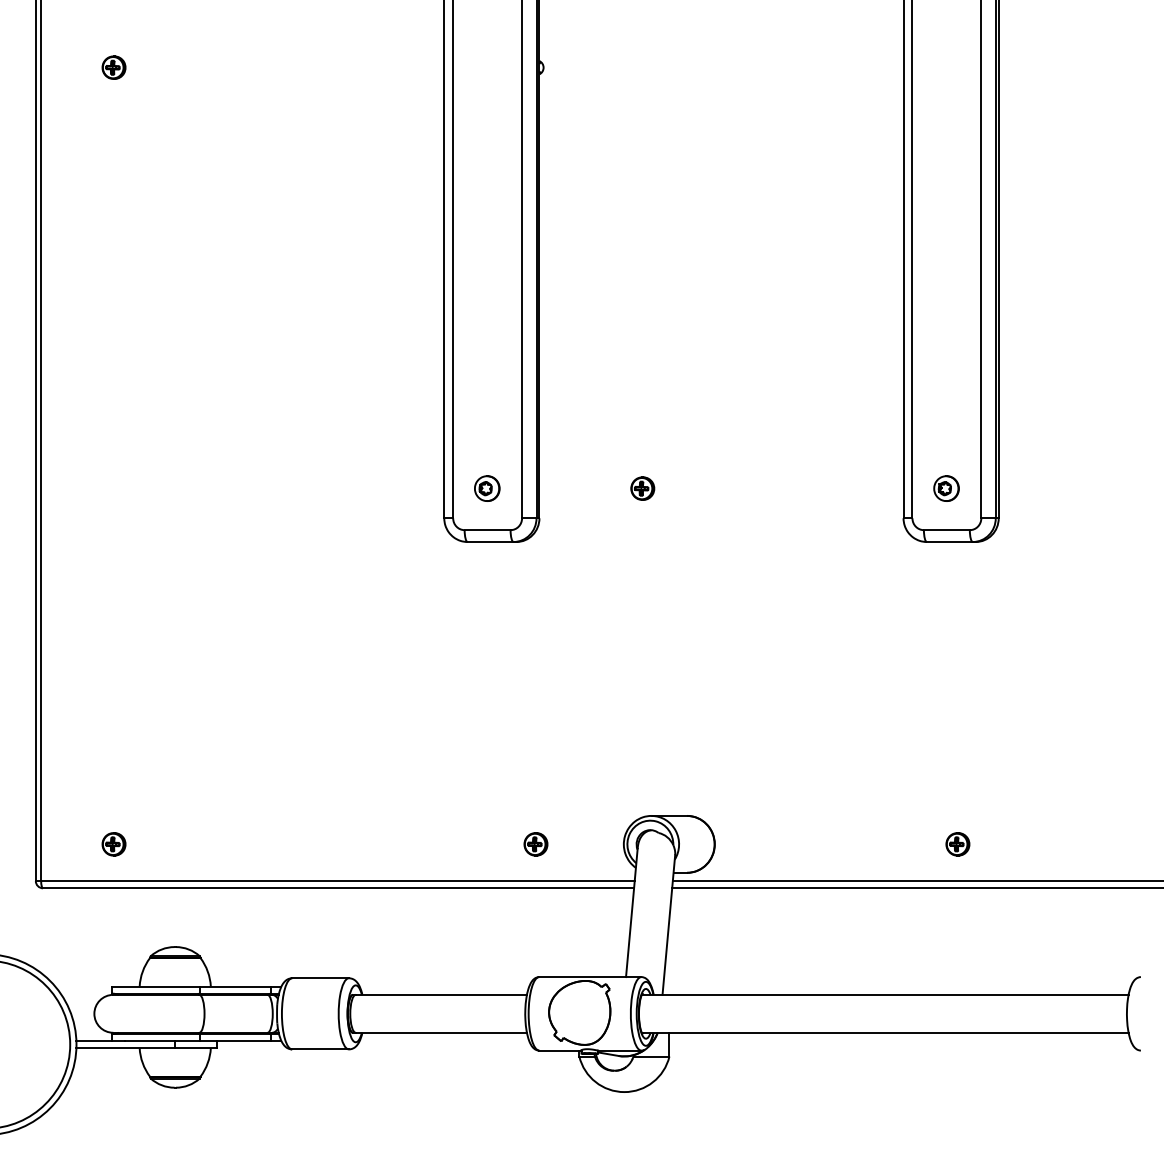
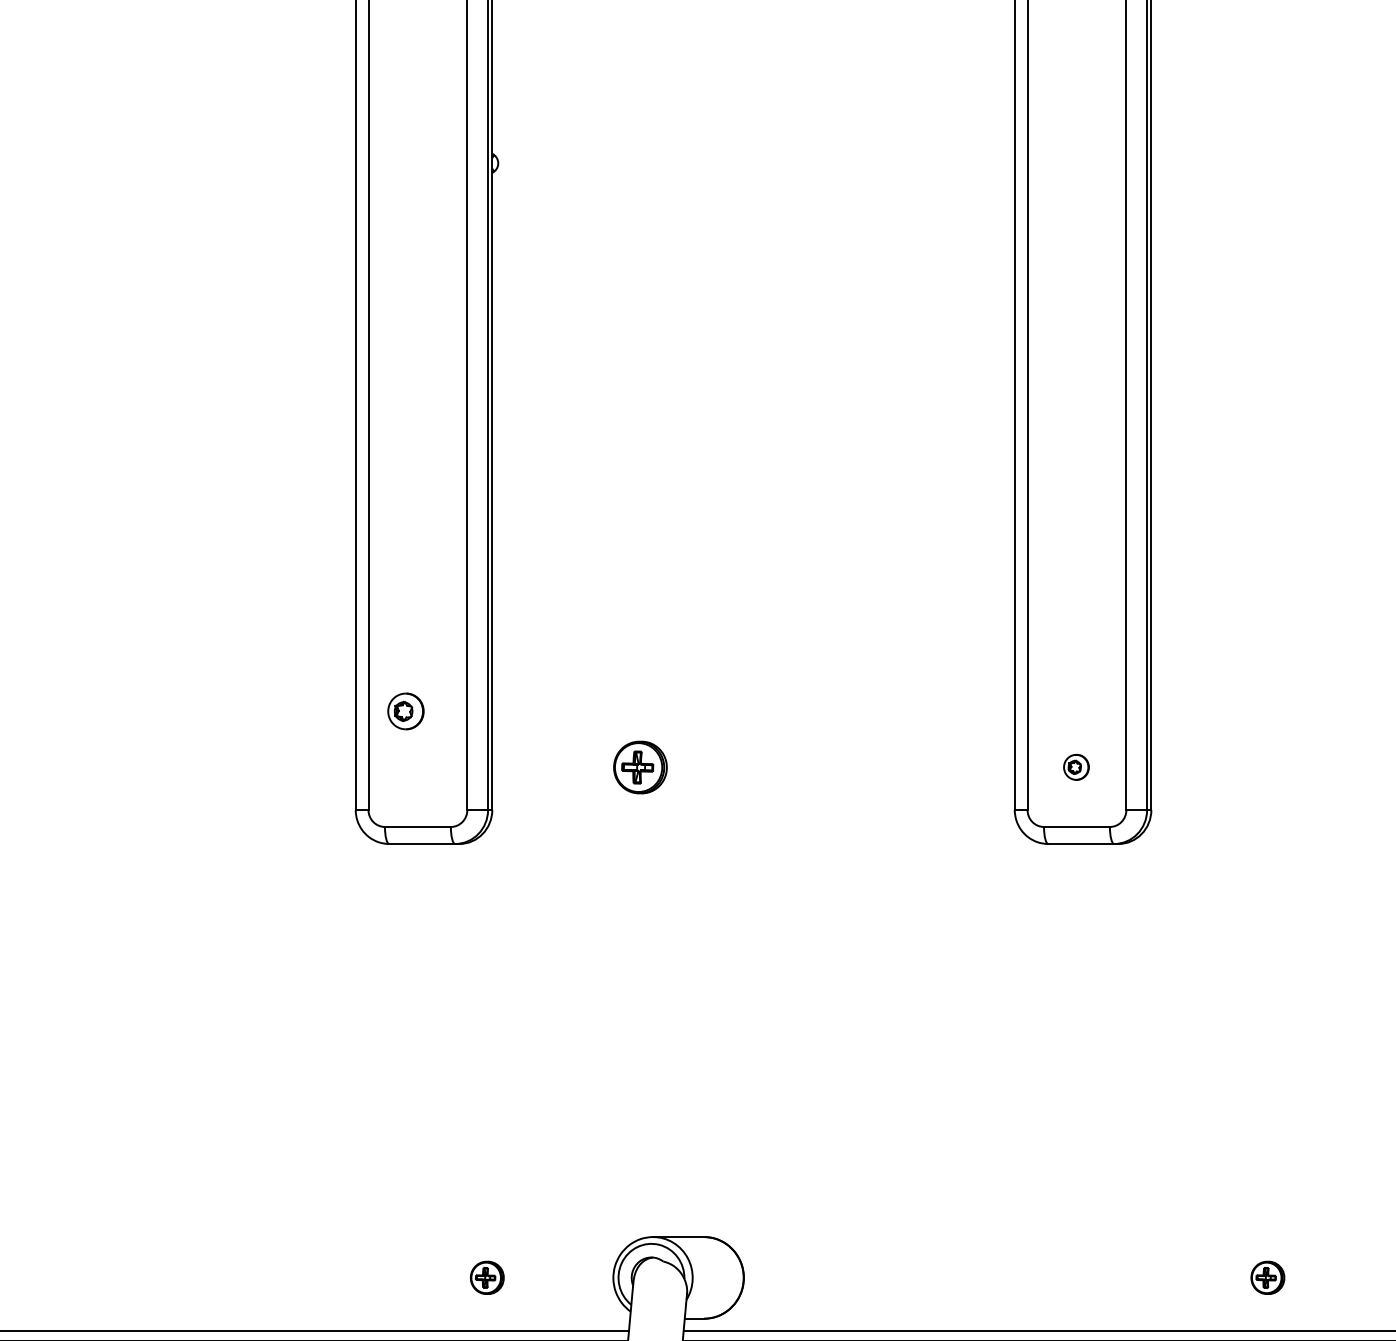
part: (487, 488) -> (406, 711), moved
part: (642, 488) -> (640, 767), size x1.6
part: (946, 488) -> (1076, 767), size x0.7
part: (957, 844) -> (1267, 1278), moved

